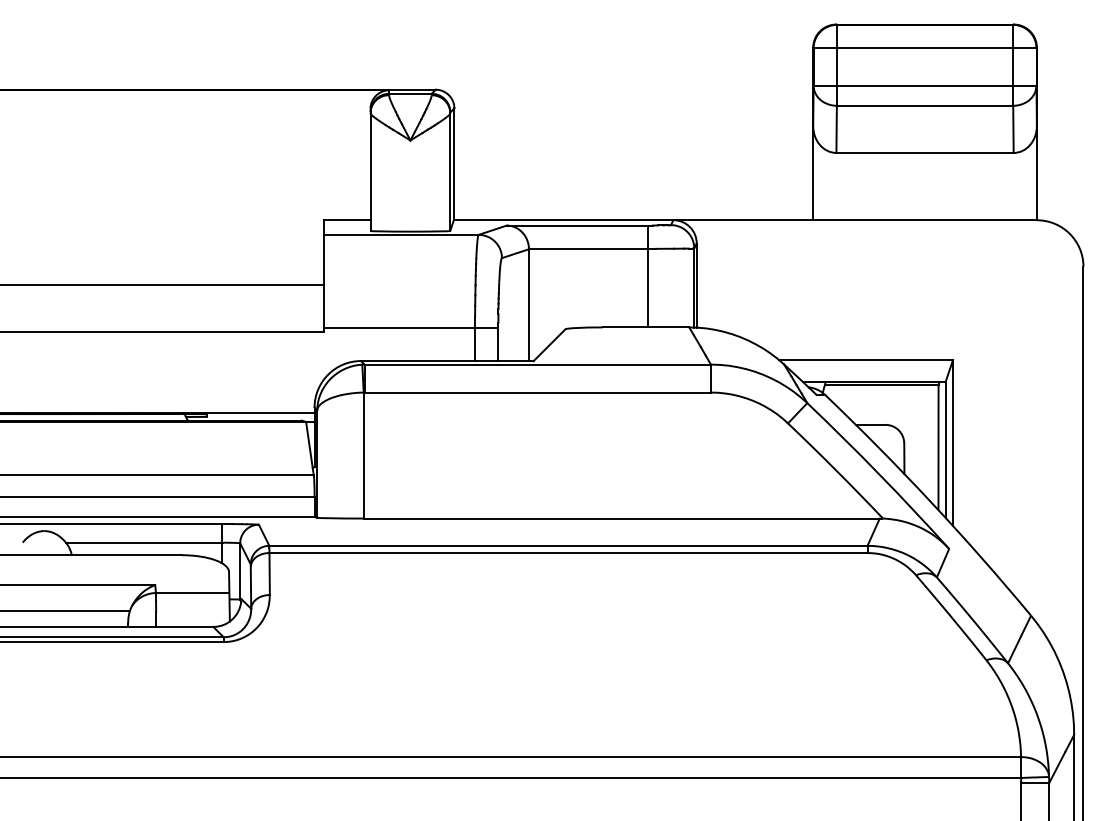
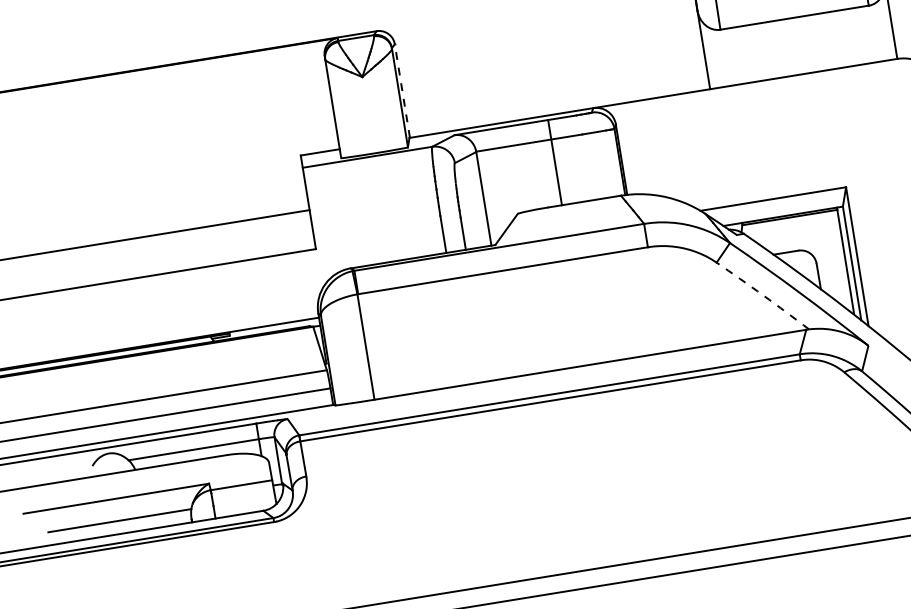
line: (454, 164) -> (402, 91), solid -> dashed
line: (647, 276) -> (554, 162), moved
line: (410, 328) -> (387, 234), removed
arc: (836, 470) -> (763, 295), solid -> dashed

